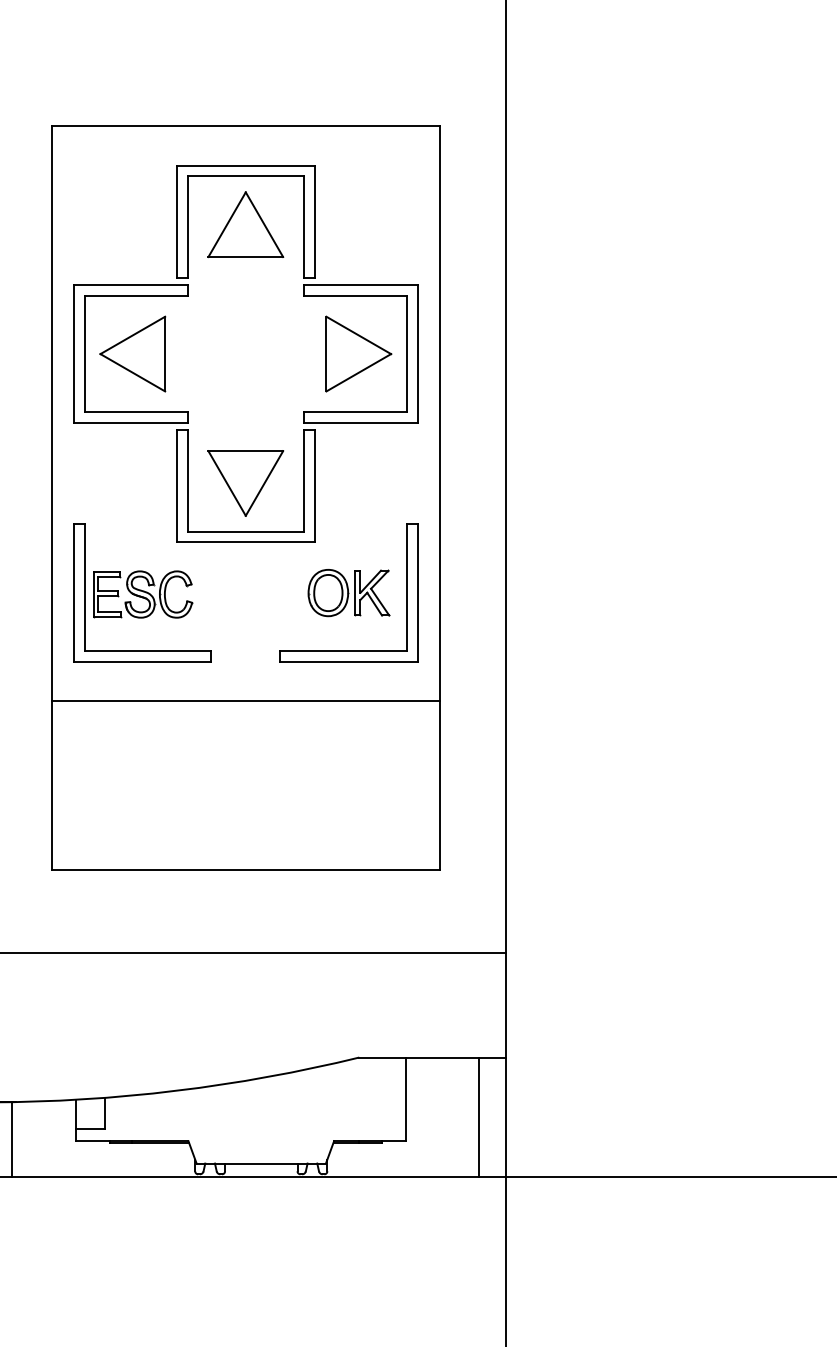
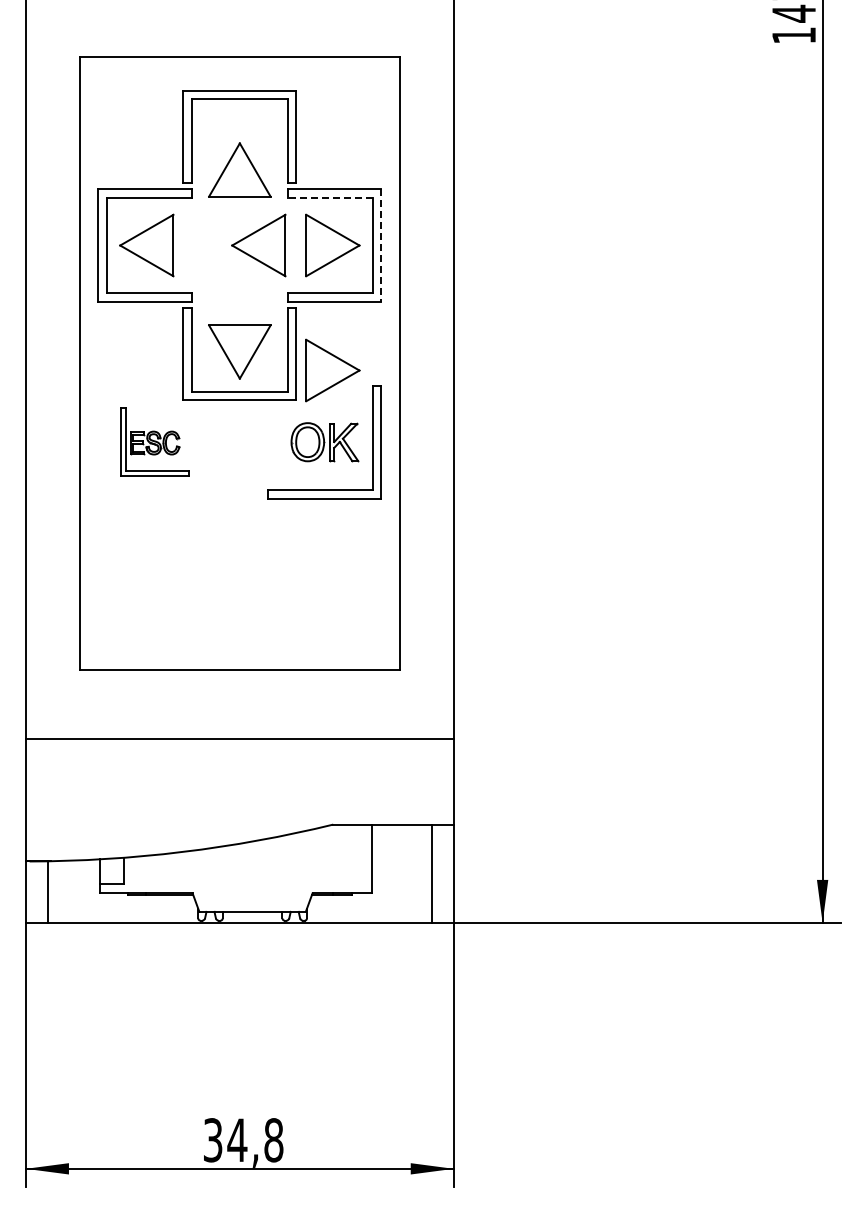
part: (245, 224) -> (239, 169), moved
line: (354, 295) -> (329, 197), solid -> dashed
part: (268, 354) -> (258, 245), added
line: (417, 354) -> (381, 245), solid -> dashed
part: (358, 505) -> (332, 370), added
part: (142, 593) -> (154, 442), size x0.6
line: (245, 701) -> (239, 531), removed

